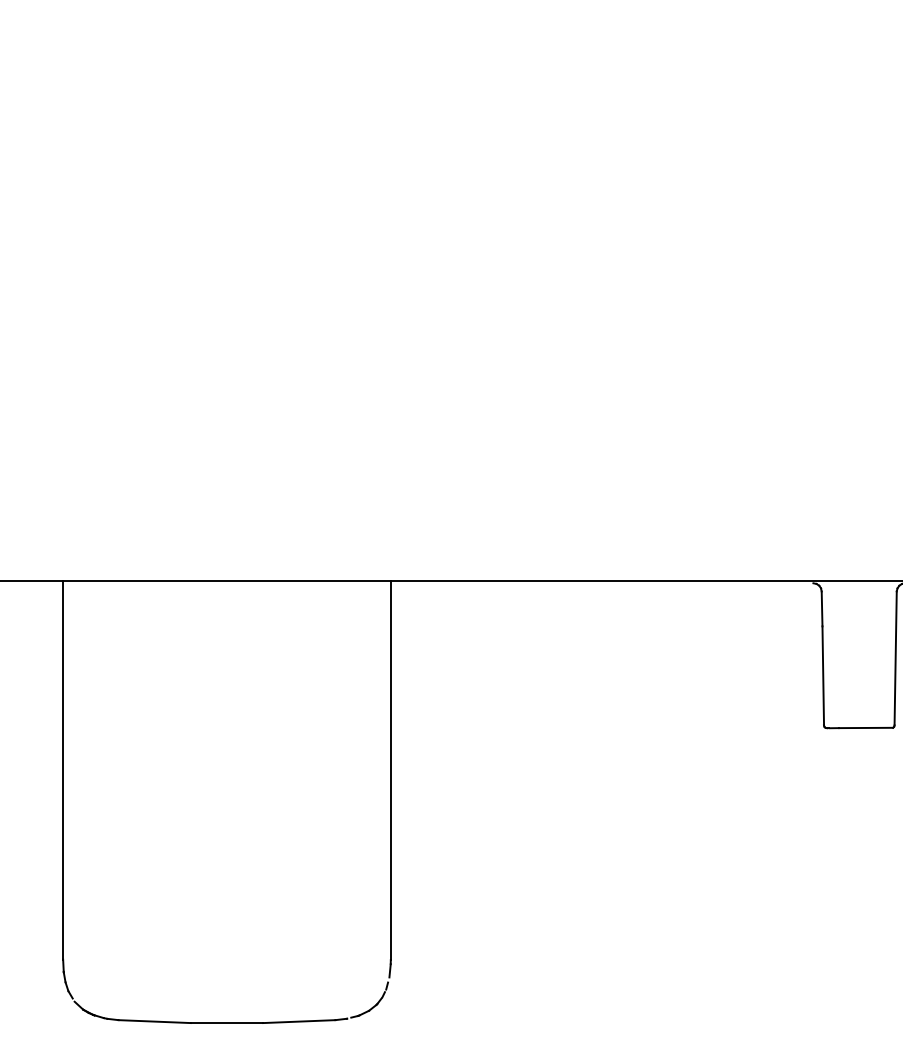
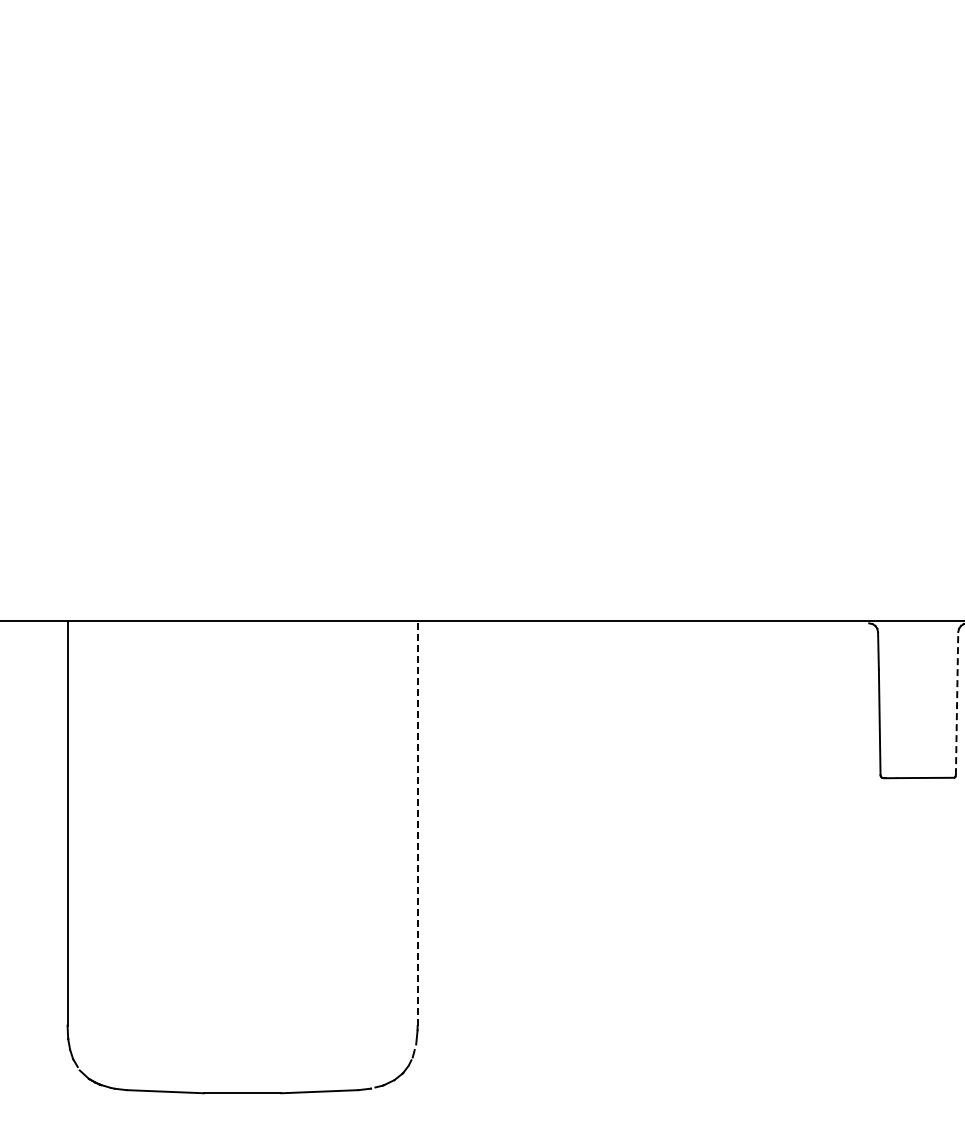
line: (896, 658) -> (957, 703), solid -> dashed
line: (390, 769) -> (417, 822), solid -> dashed

